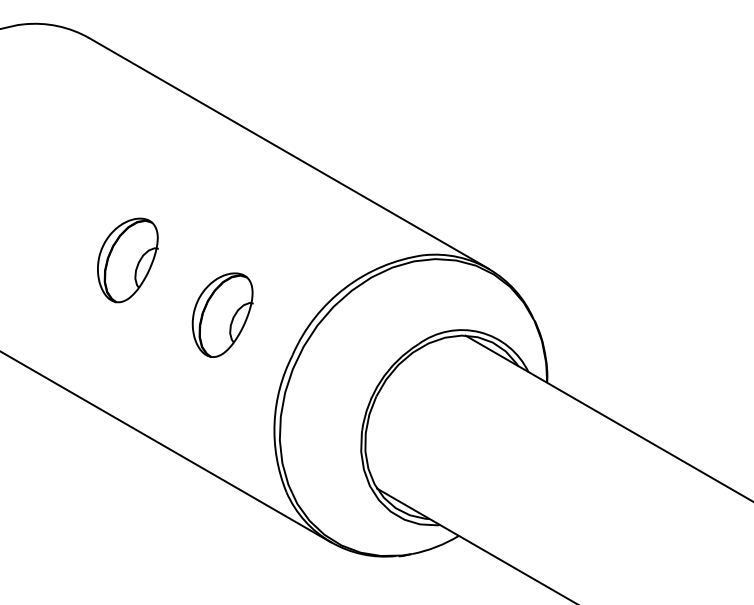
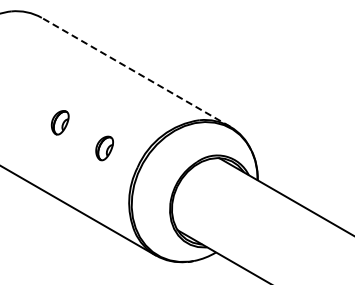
line: (289, 153) -> (136, 72), solid -> dashed
part: (128, 260) -> (60, 122), size x0.6
part: (222, 315) -> (104, 148), size x0.6

